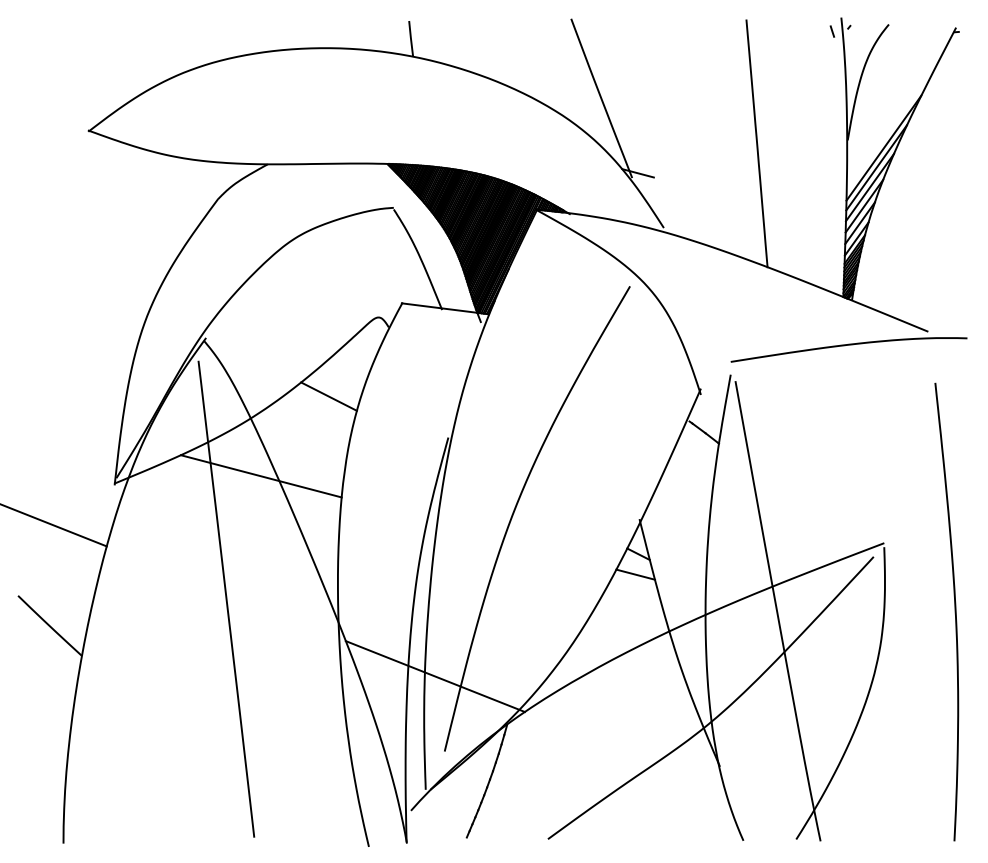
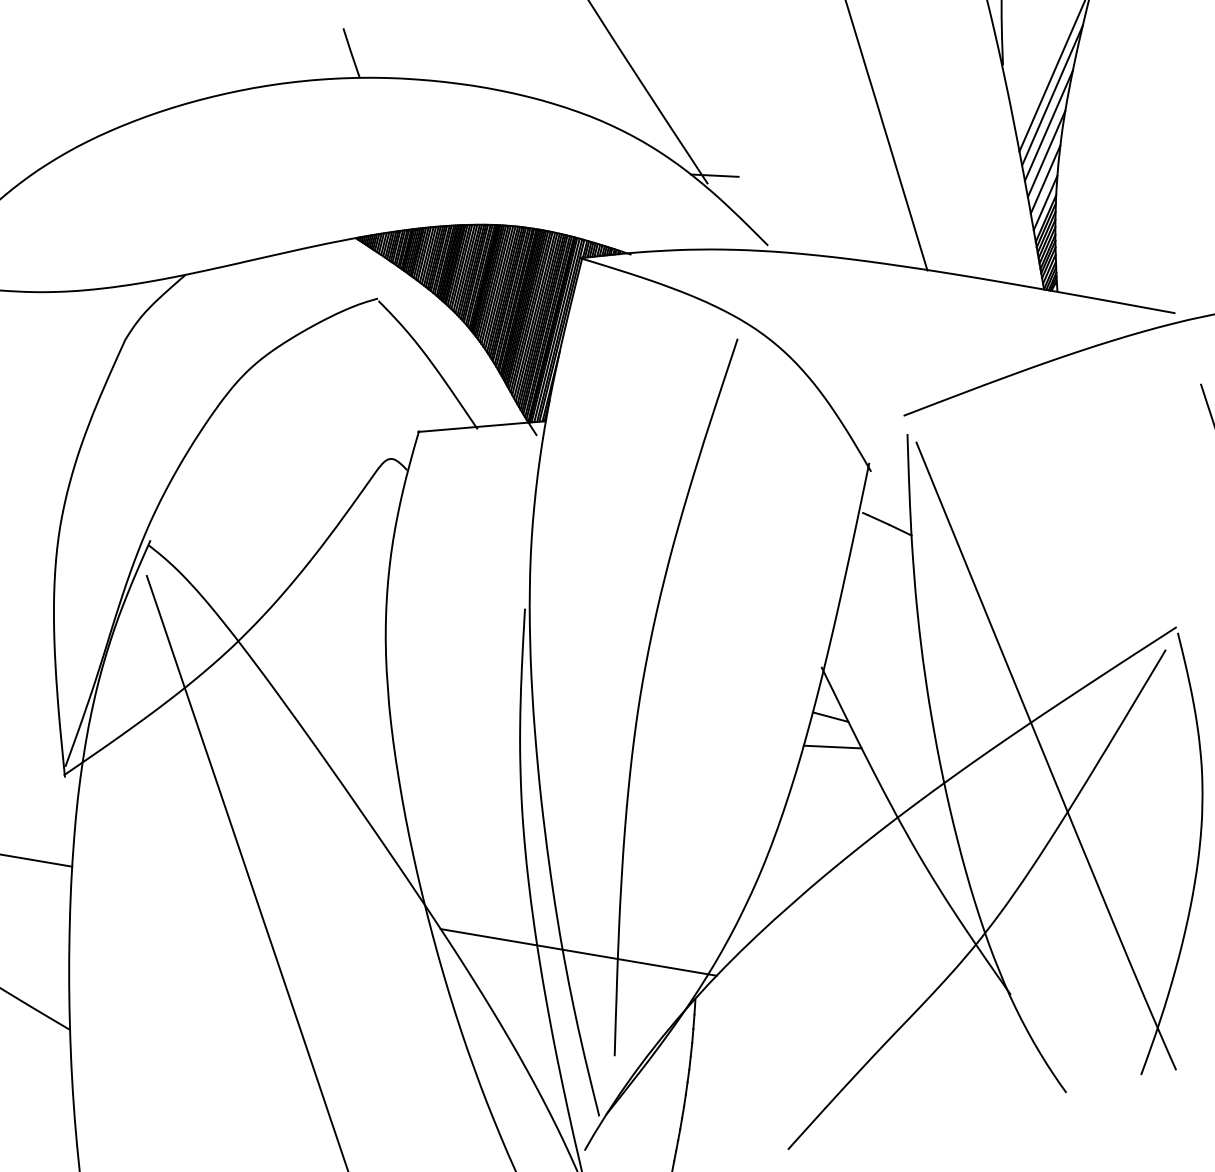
line: (328, 396) -> (342, 586), removed
line: (260, 476) -> (269, 720), removed

